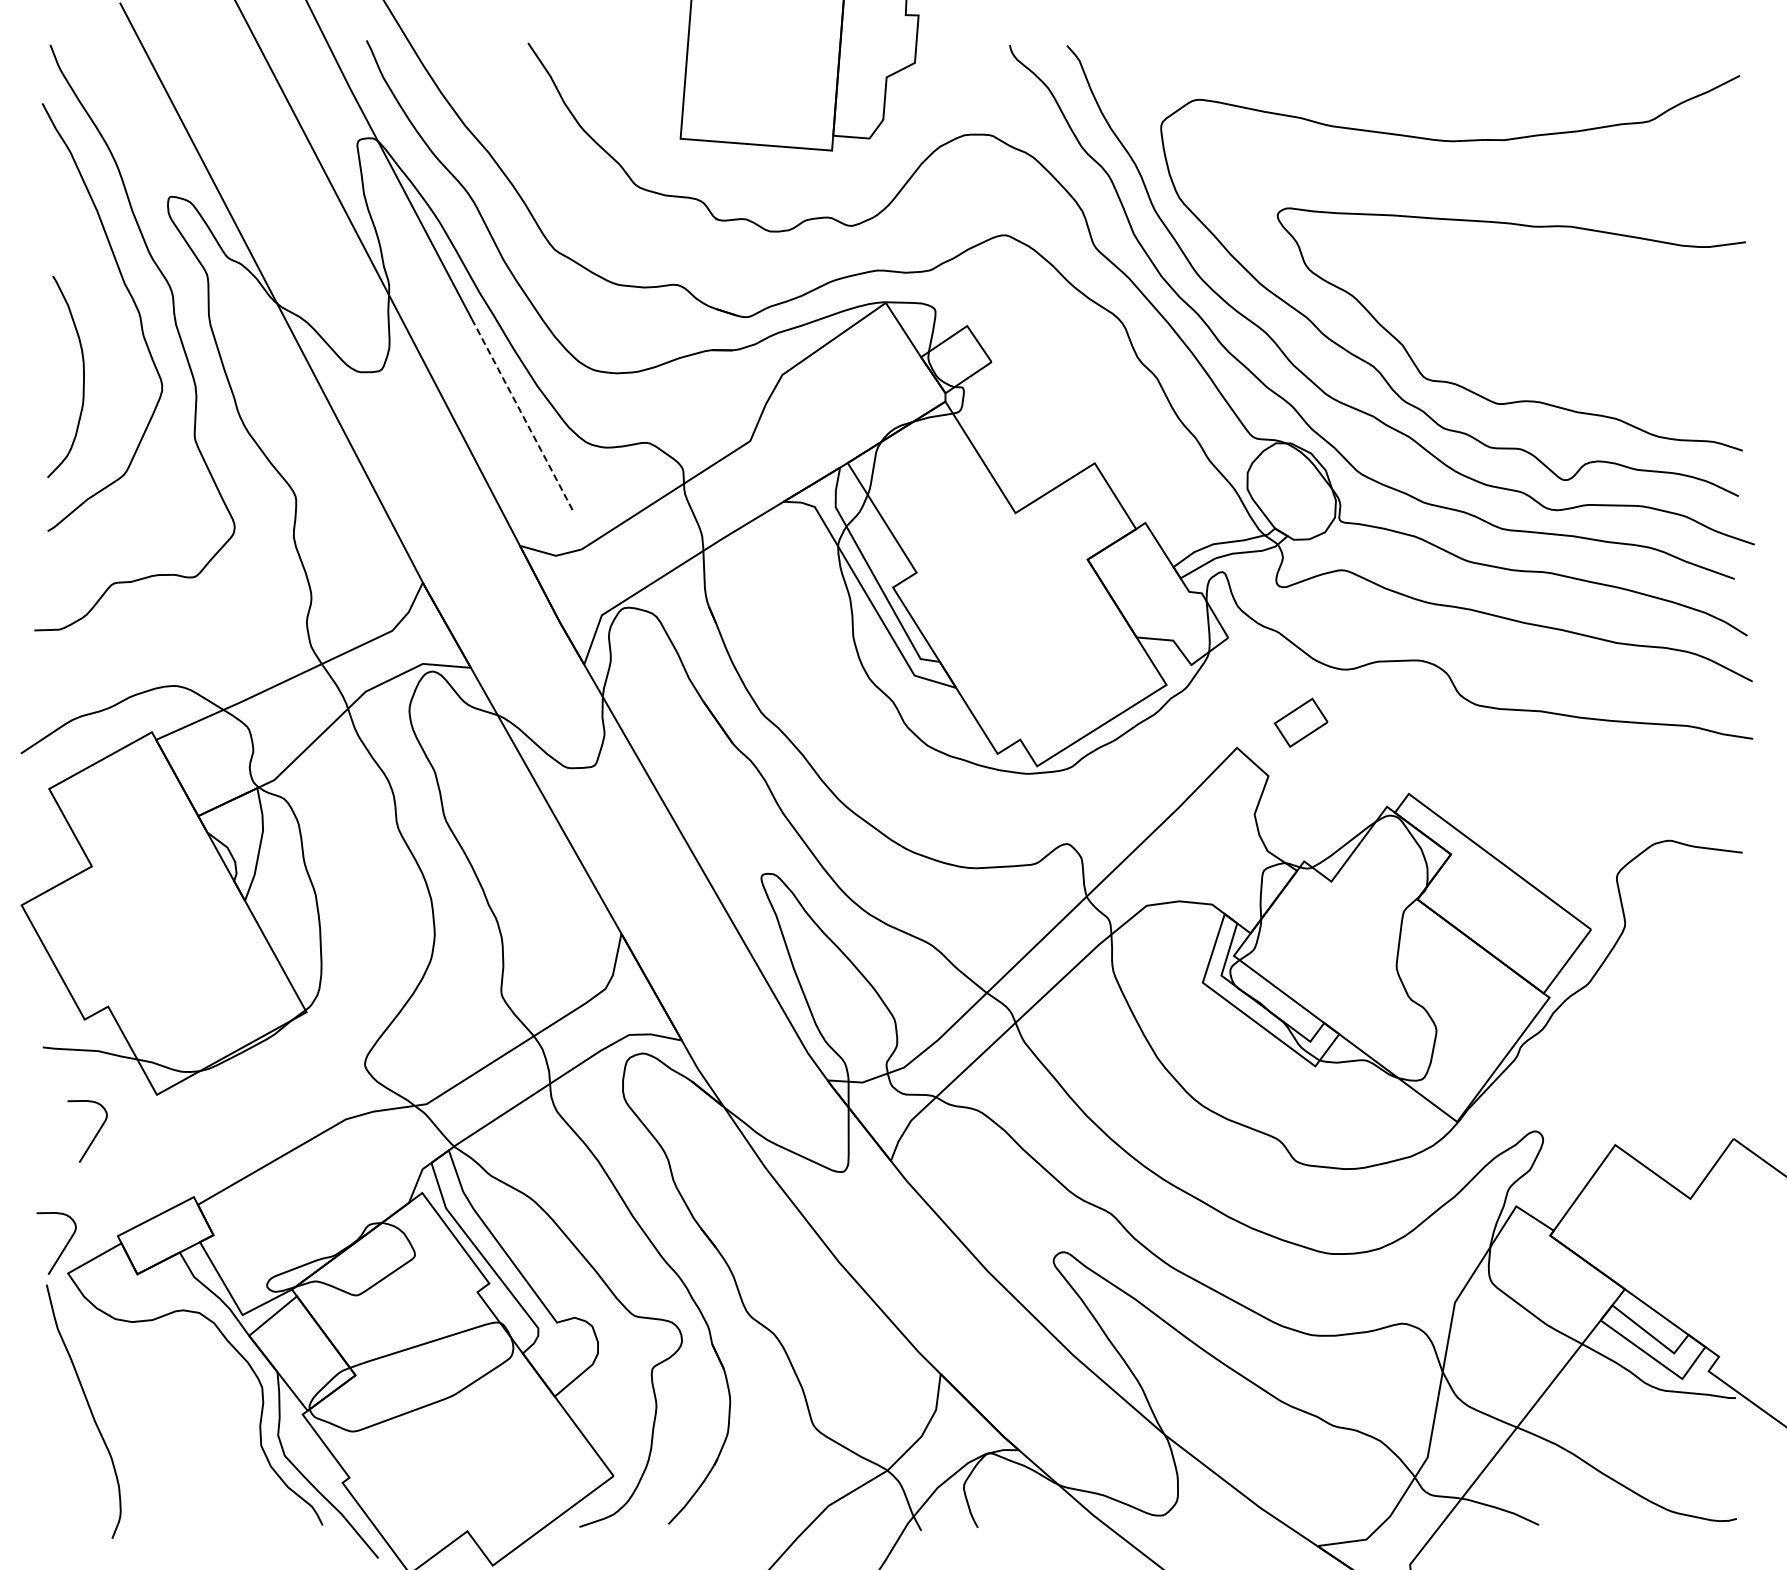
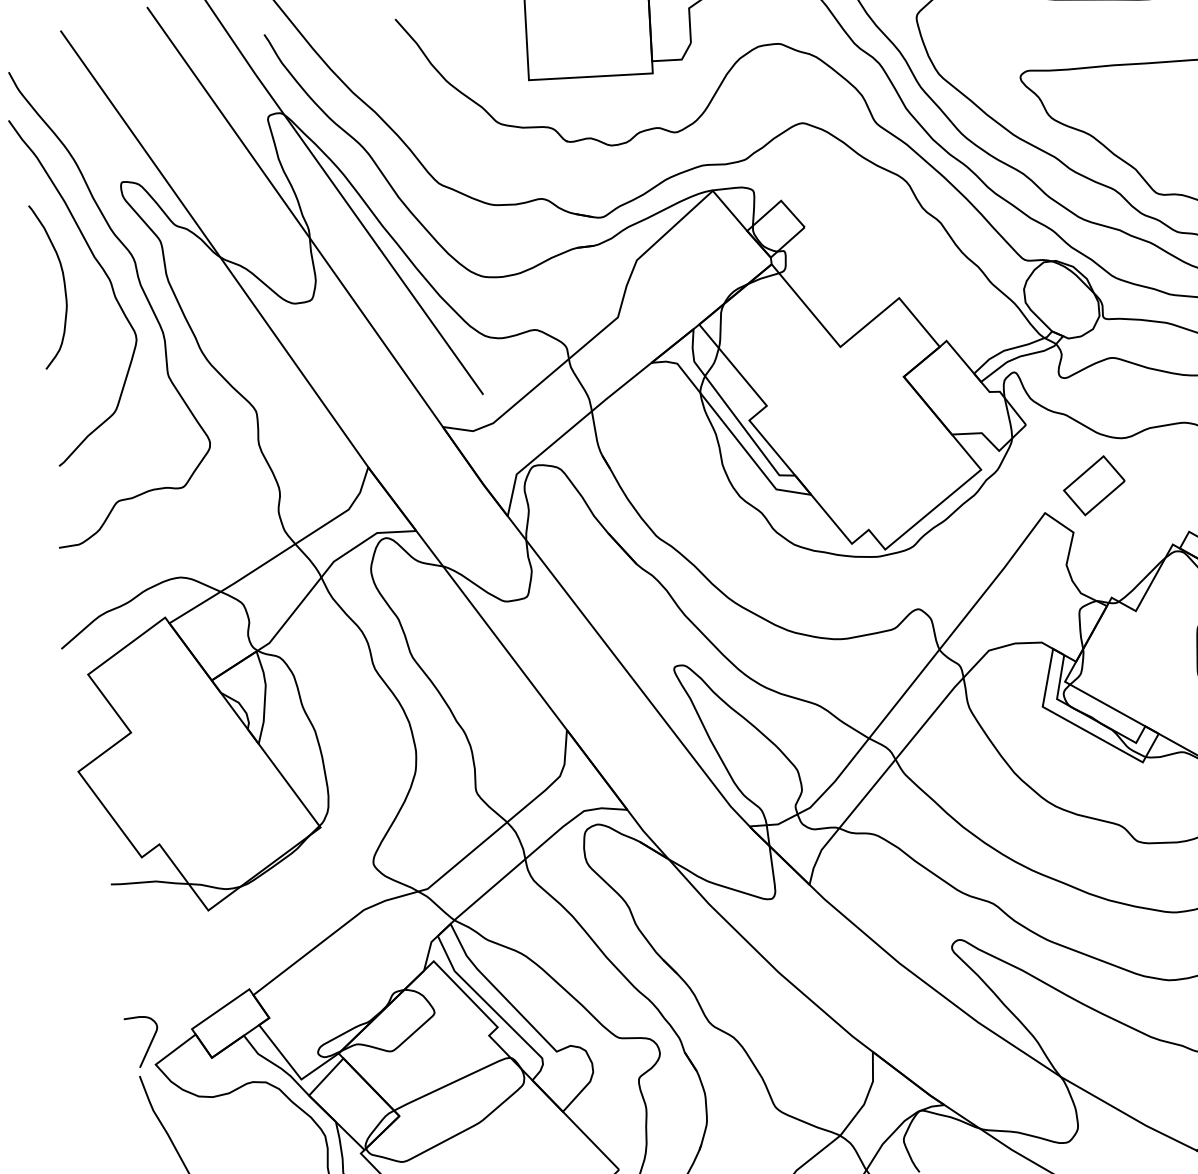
curve: (83, 376) -> (64, 283), moved
line: (523, 416) -> (431, 321), dashed -> solid
part: (1300, 722) -> (1093, 485), size x1.43
curve: (93, 1137) -> (161, 951), removed

